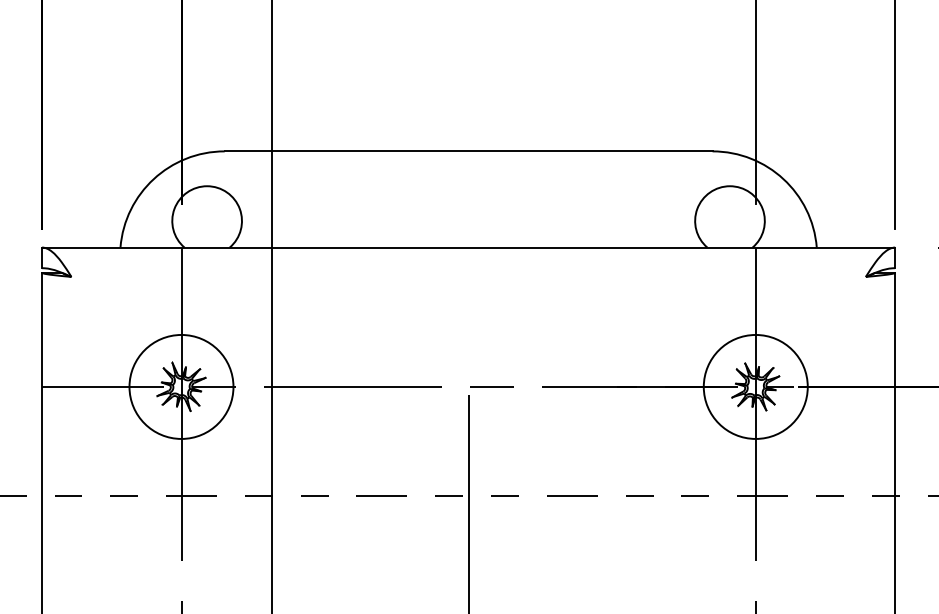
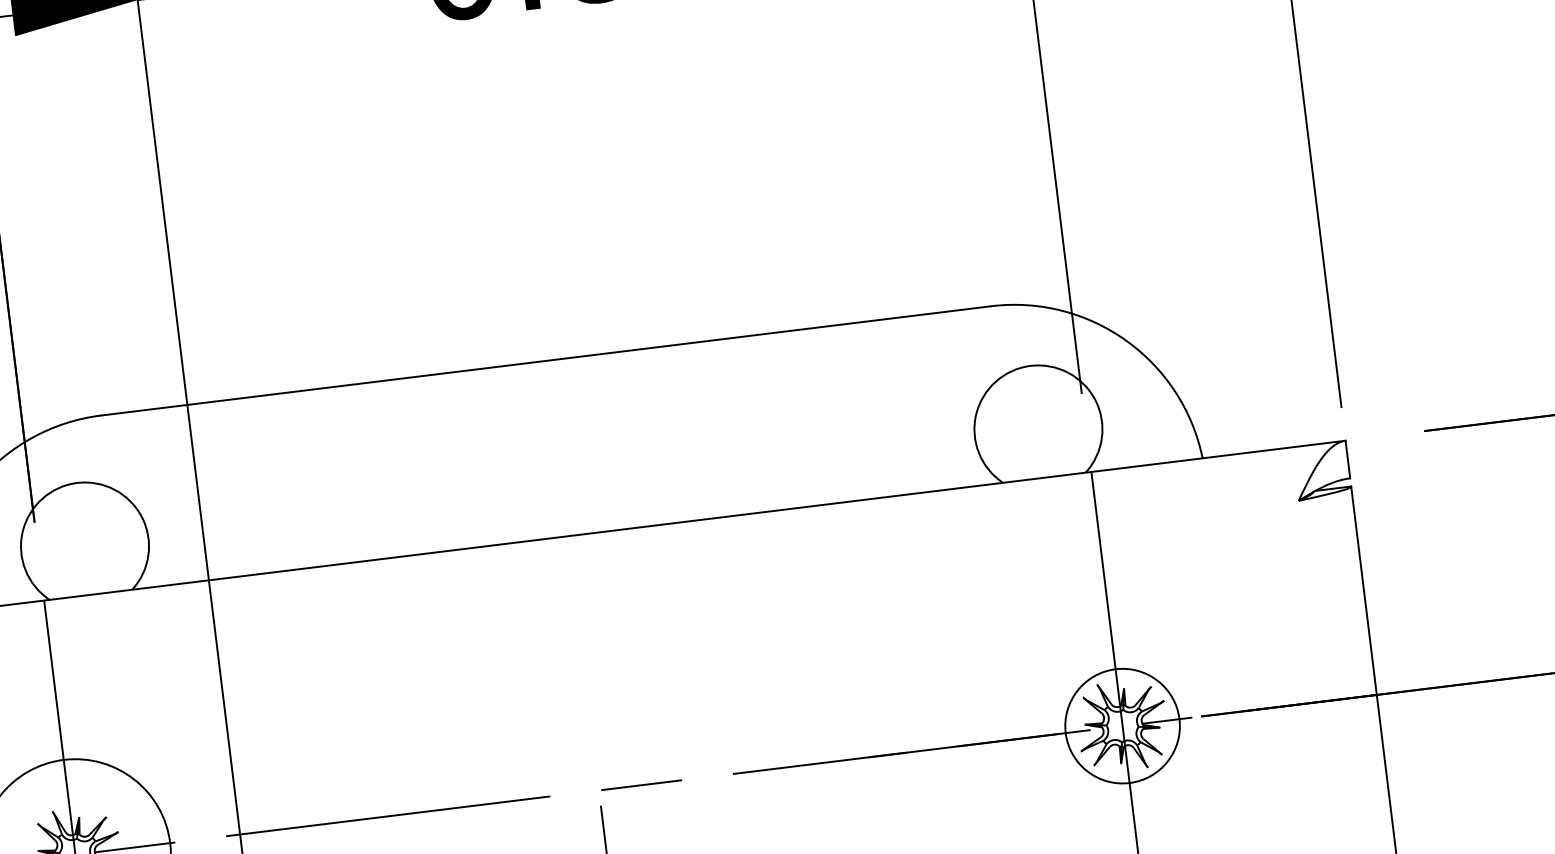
circle: (755, 386) -> (1121, 725), size x0.6

